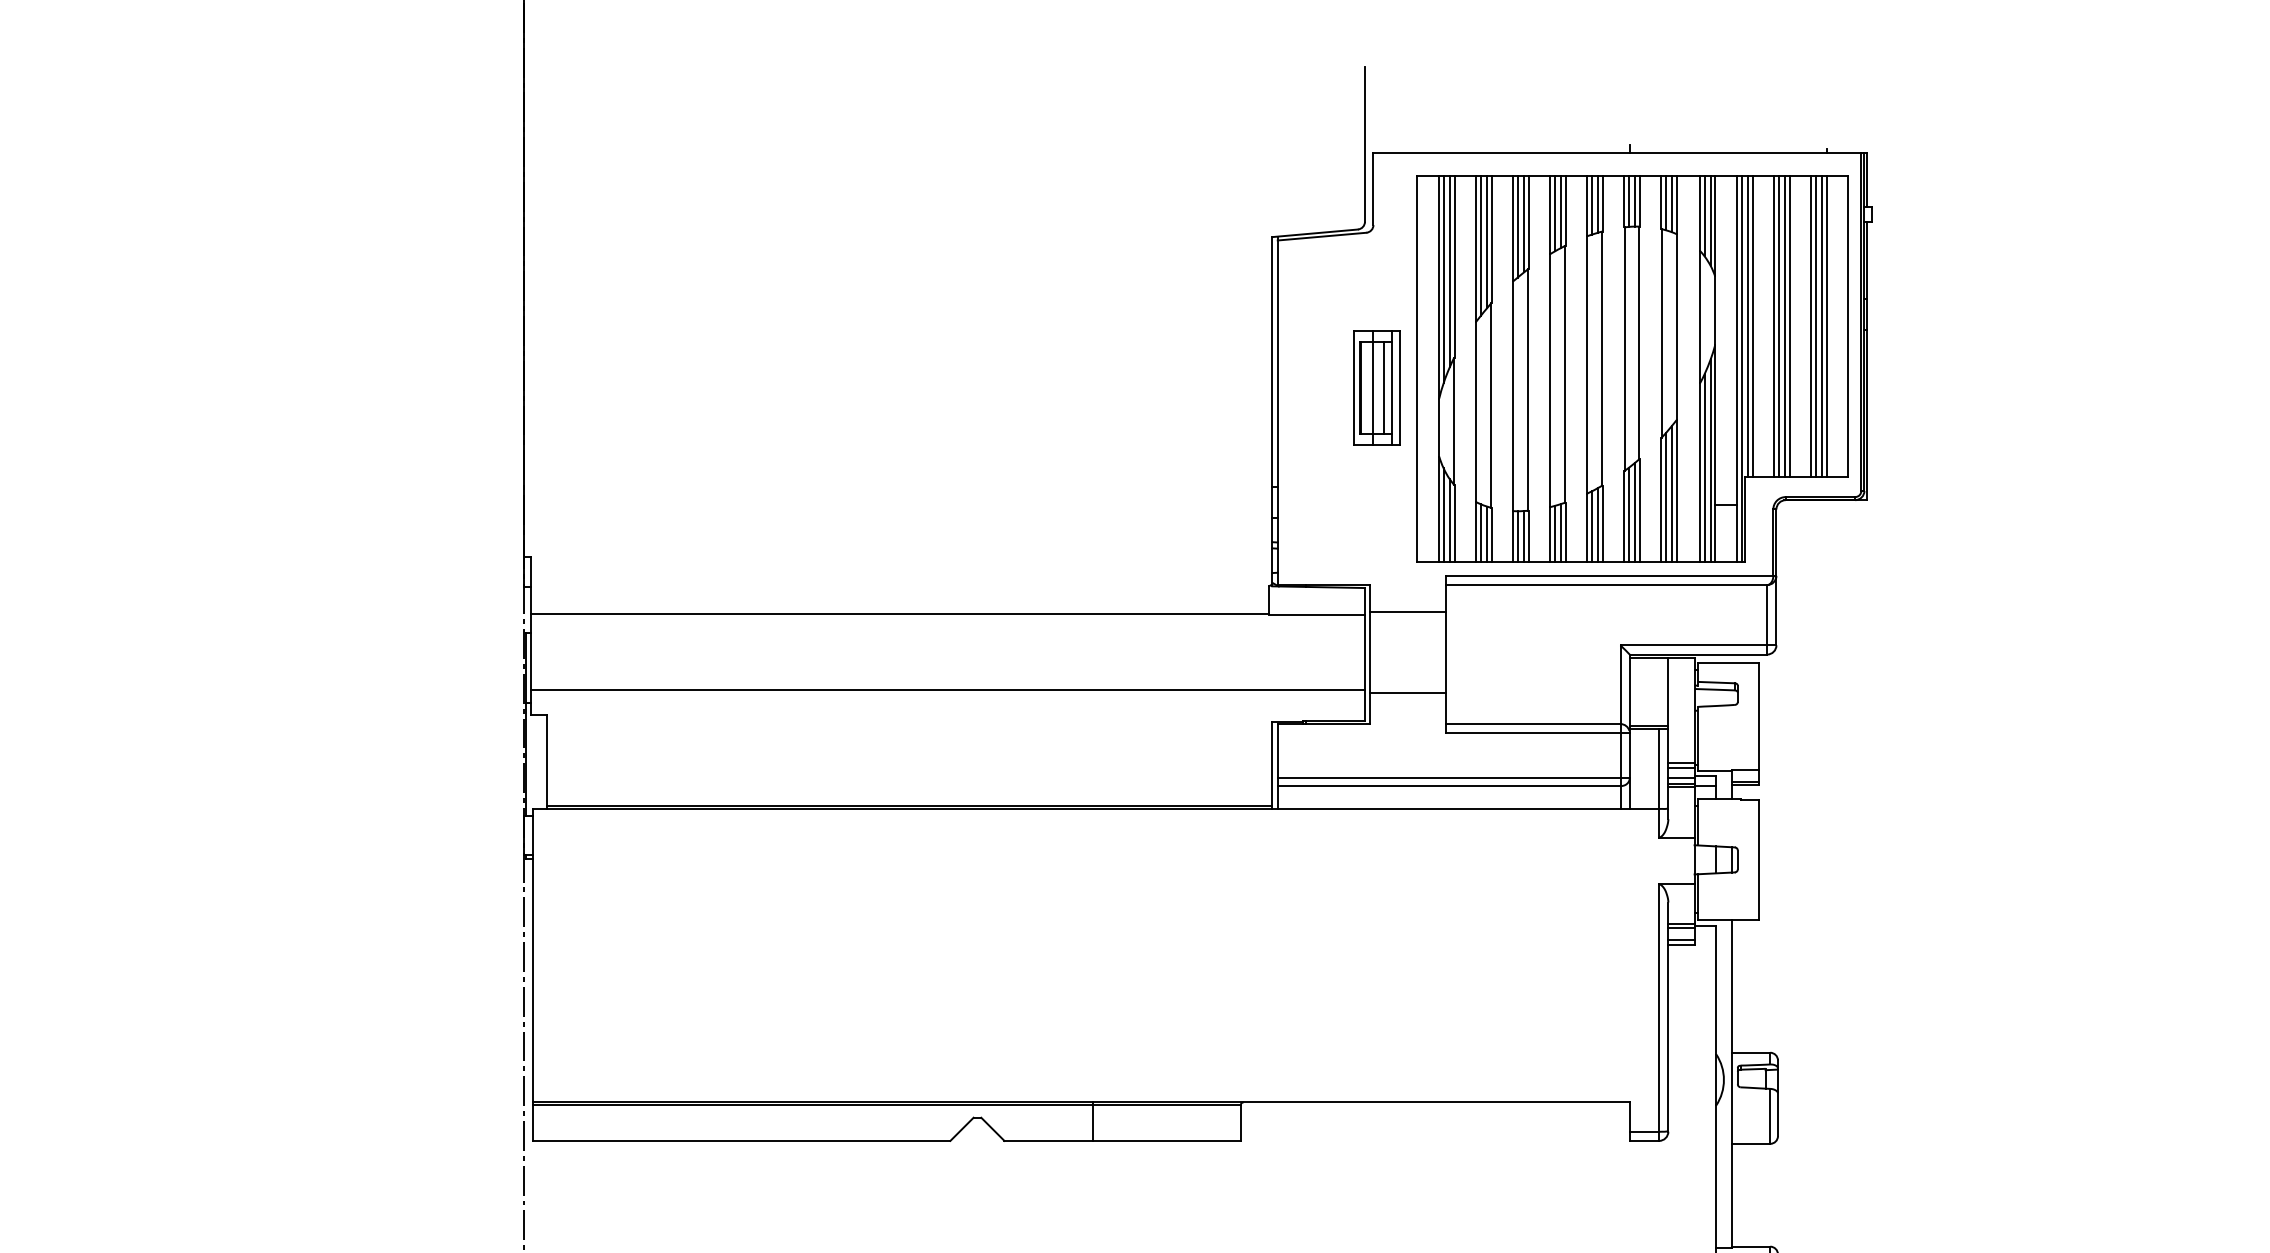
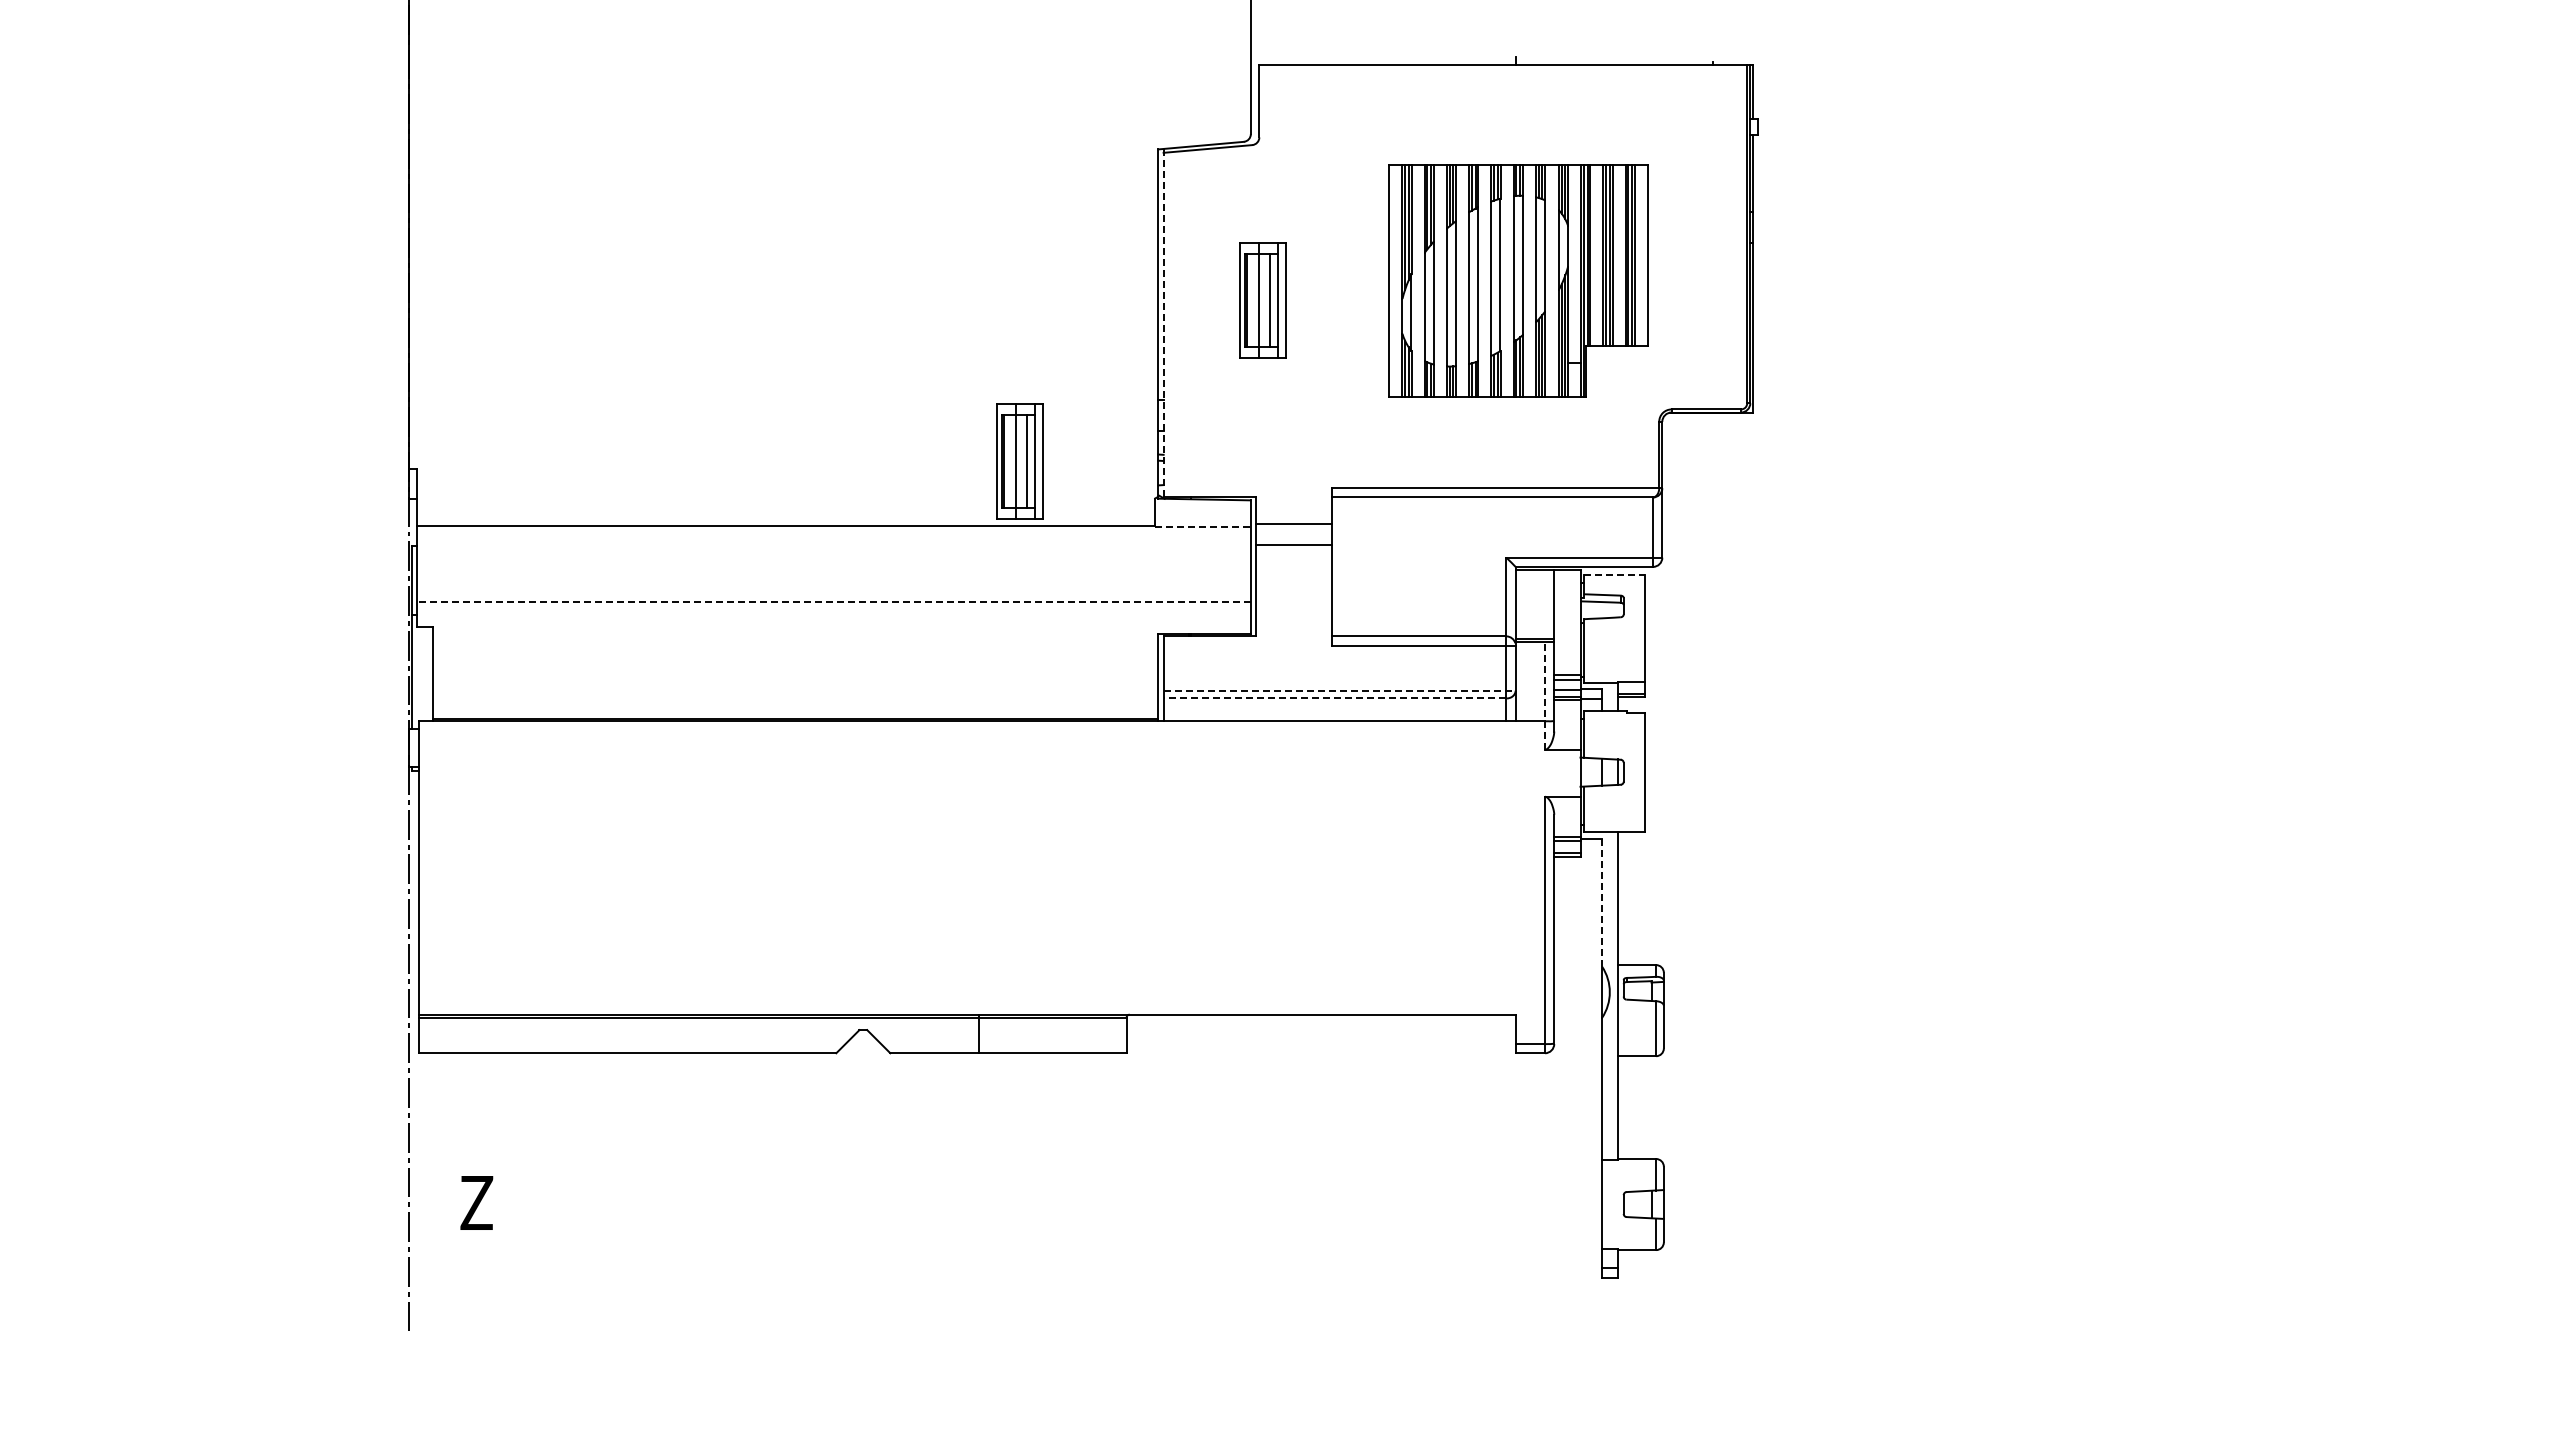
part: (1632, 368) -> (1518, 280), size x0.6
line: (1277, 410) -> (1163, 322), solid -> dashed
part: (1133, 549) -> (1019, 461), added
line: (1317, 614) -> (1203, 526), solid -> dashed
line: (1728, 663) -> (1614, 575), solid -> dashed
line: (948, 690) -> (834, 602), solid -> dashed
line: (1407, 693) -> (1293, 545), moved
line: (1454, 778) -> (1340, 690), solid -> dashed
line: (1658, 783) -> (1544, 695), solid -> dashed
line: (1448, 786) -> (1334, 698), solid -> dashed
line: (1716, 990) -> (1602, 902), solid -> dashed

